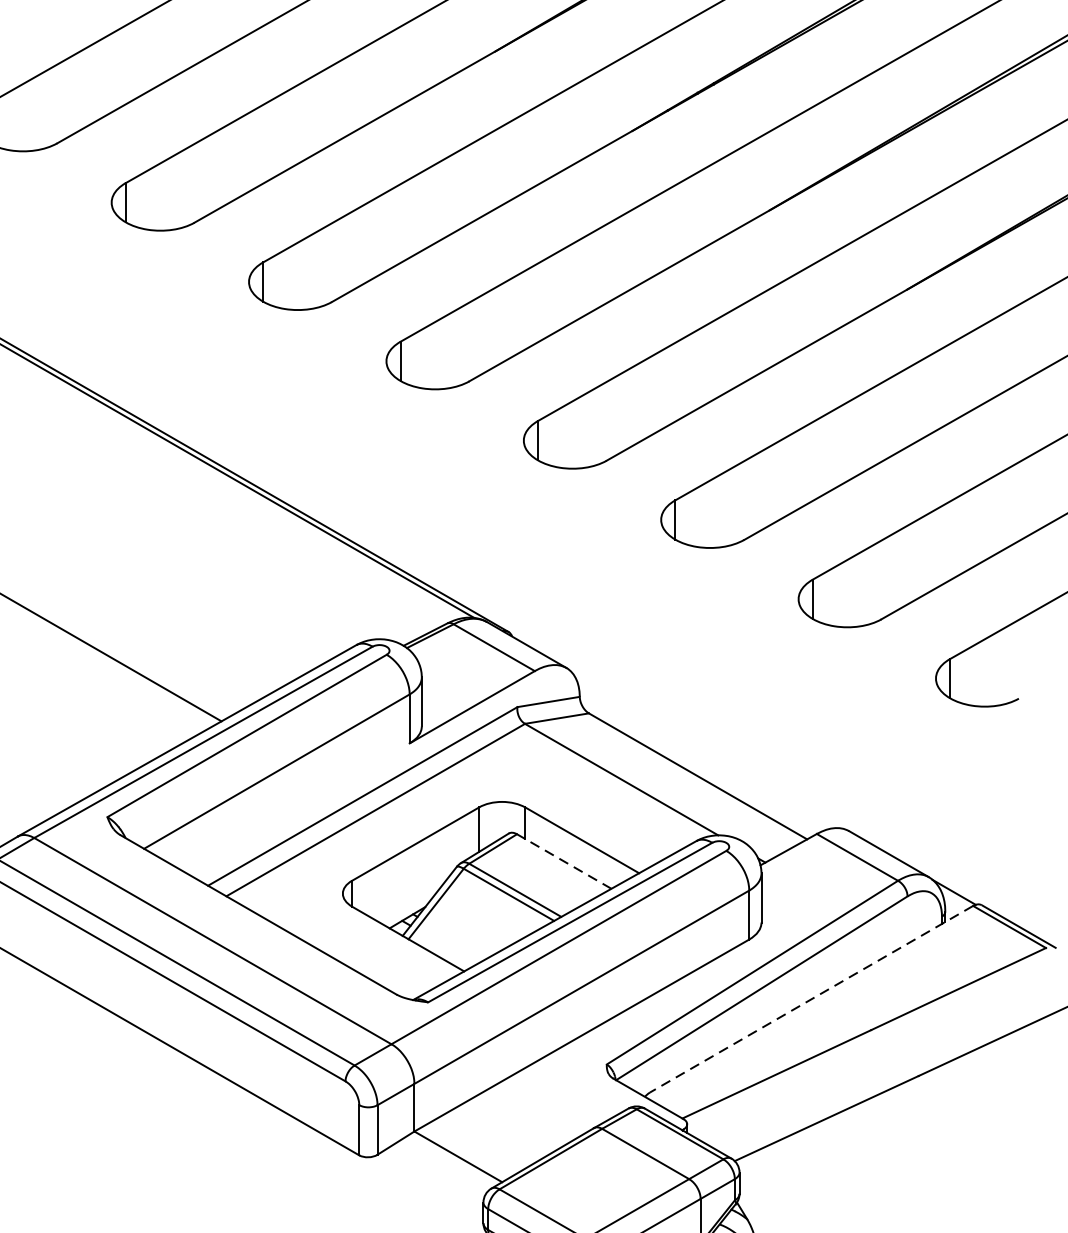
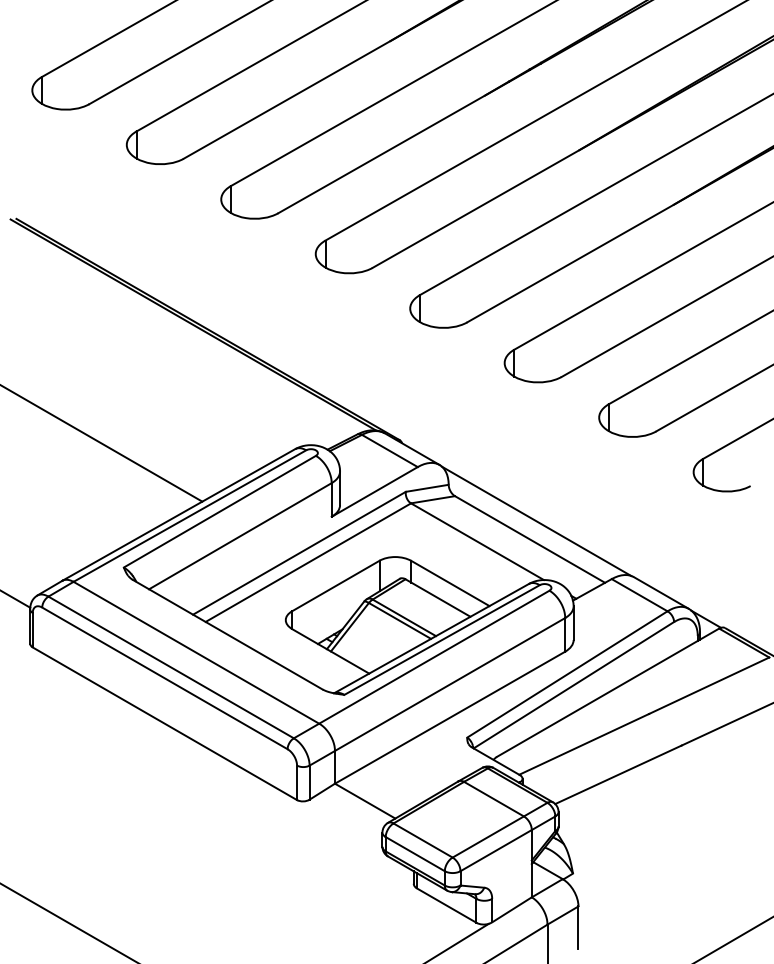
line: (707, 750) -> (536, 521), added
line: (563, 860) -> (437, 597), dashed -> solid
line: (810, 998) -> (607, 692), dashed -> solid

